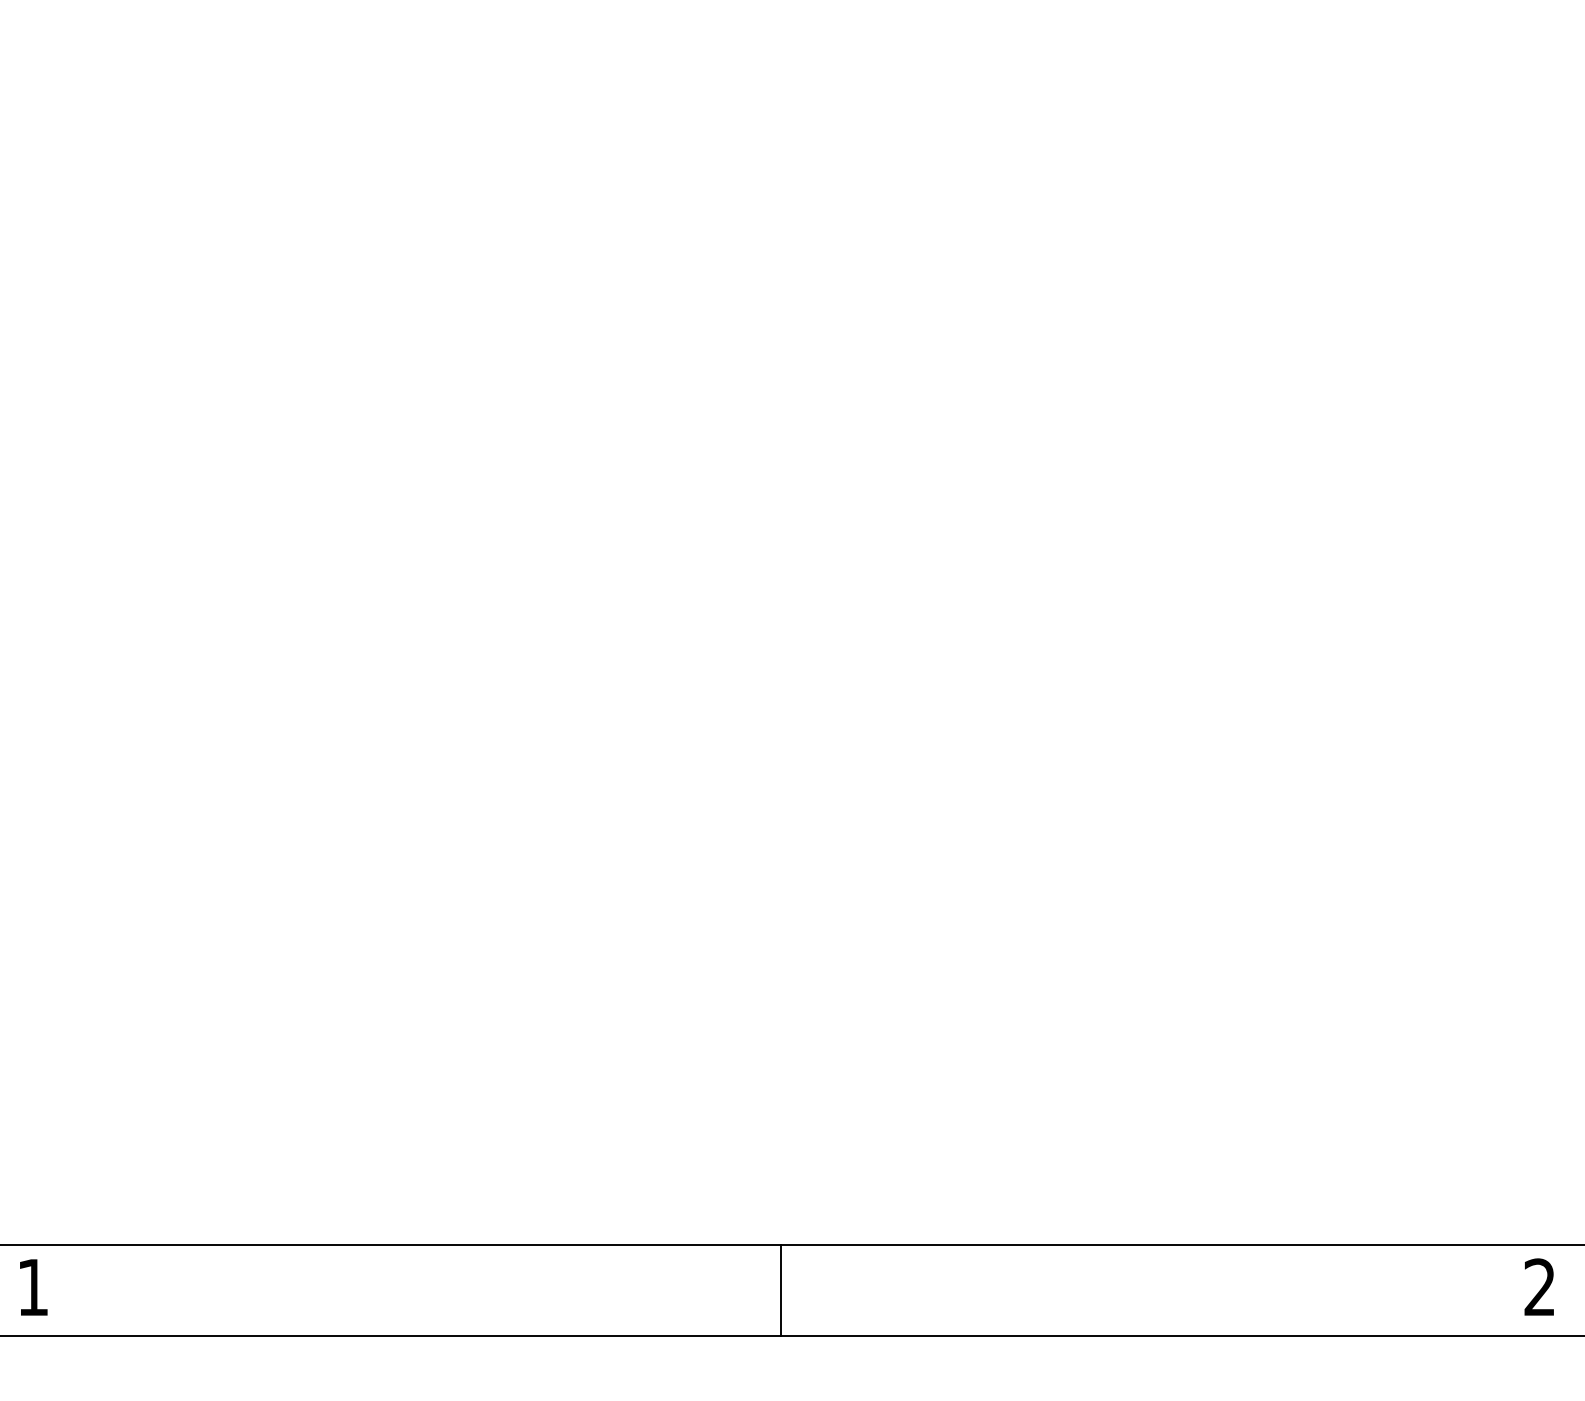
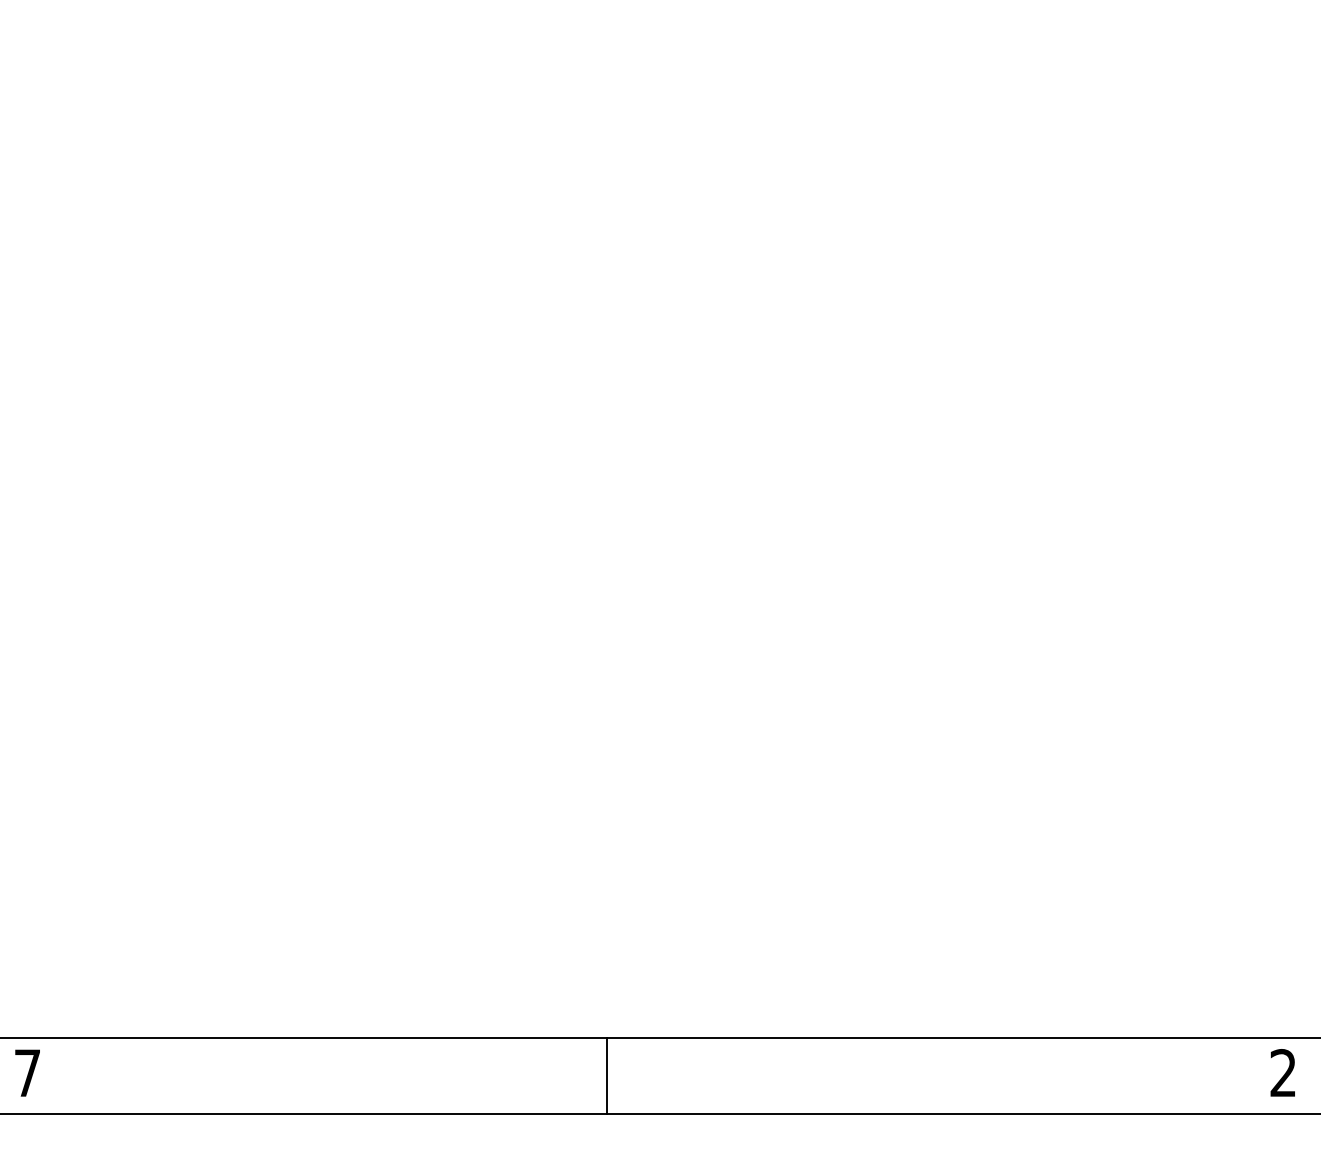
text: (32, 1287) -> (27, 1073), 1 -> 7
line: (781, 1290) -> (607, 1075), moved

